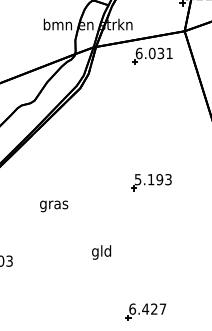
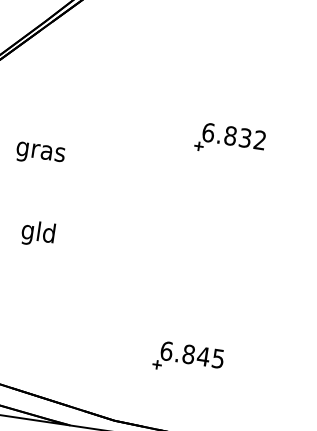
text: (152, 179) -> (232, 136), 5.193 -> 6.832
text: (54, 206) -> (41, 154), moved
text: (101, 252) -> (38, 233), moved
text: (154, 308) -> (204, 355), 6.427 -> 6.845

